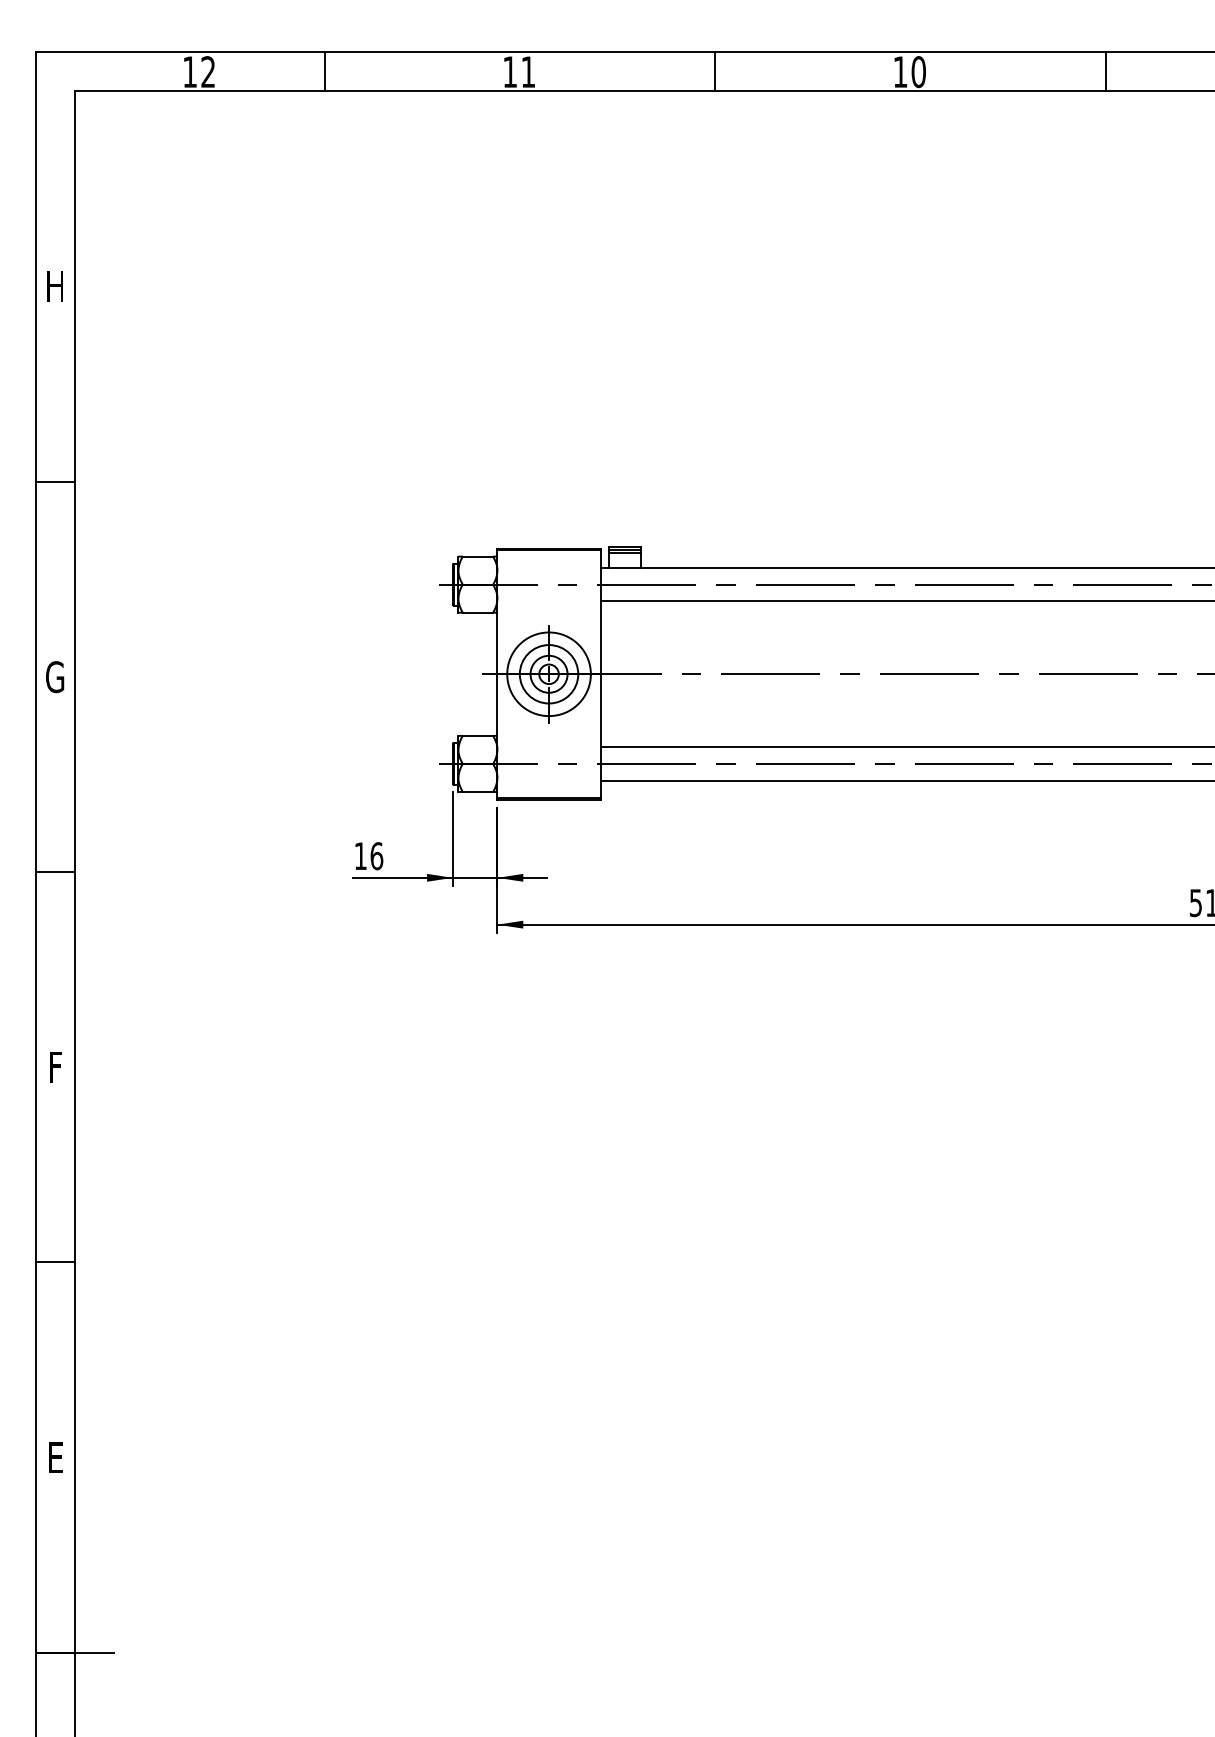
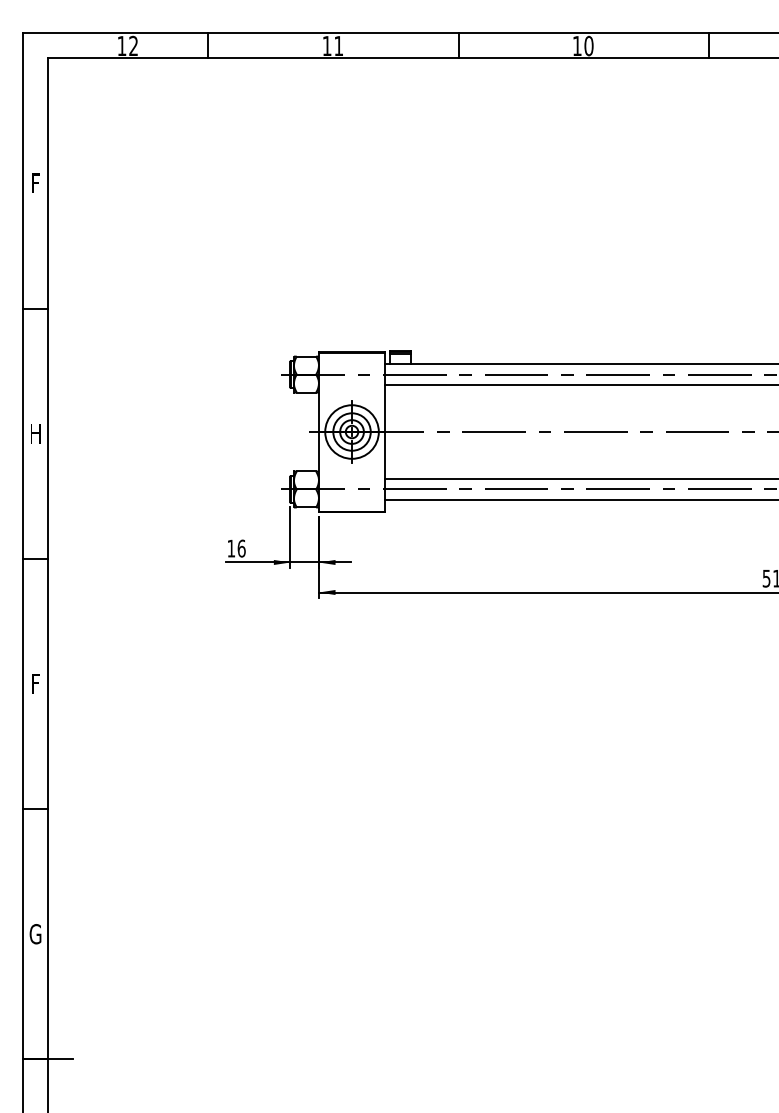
text: (55, 284) -> (35, 182), H -> F
text: (55, 676) -> (35, 433), G -> H
text: (55, 1458) -> (35, 934), E -> G

